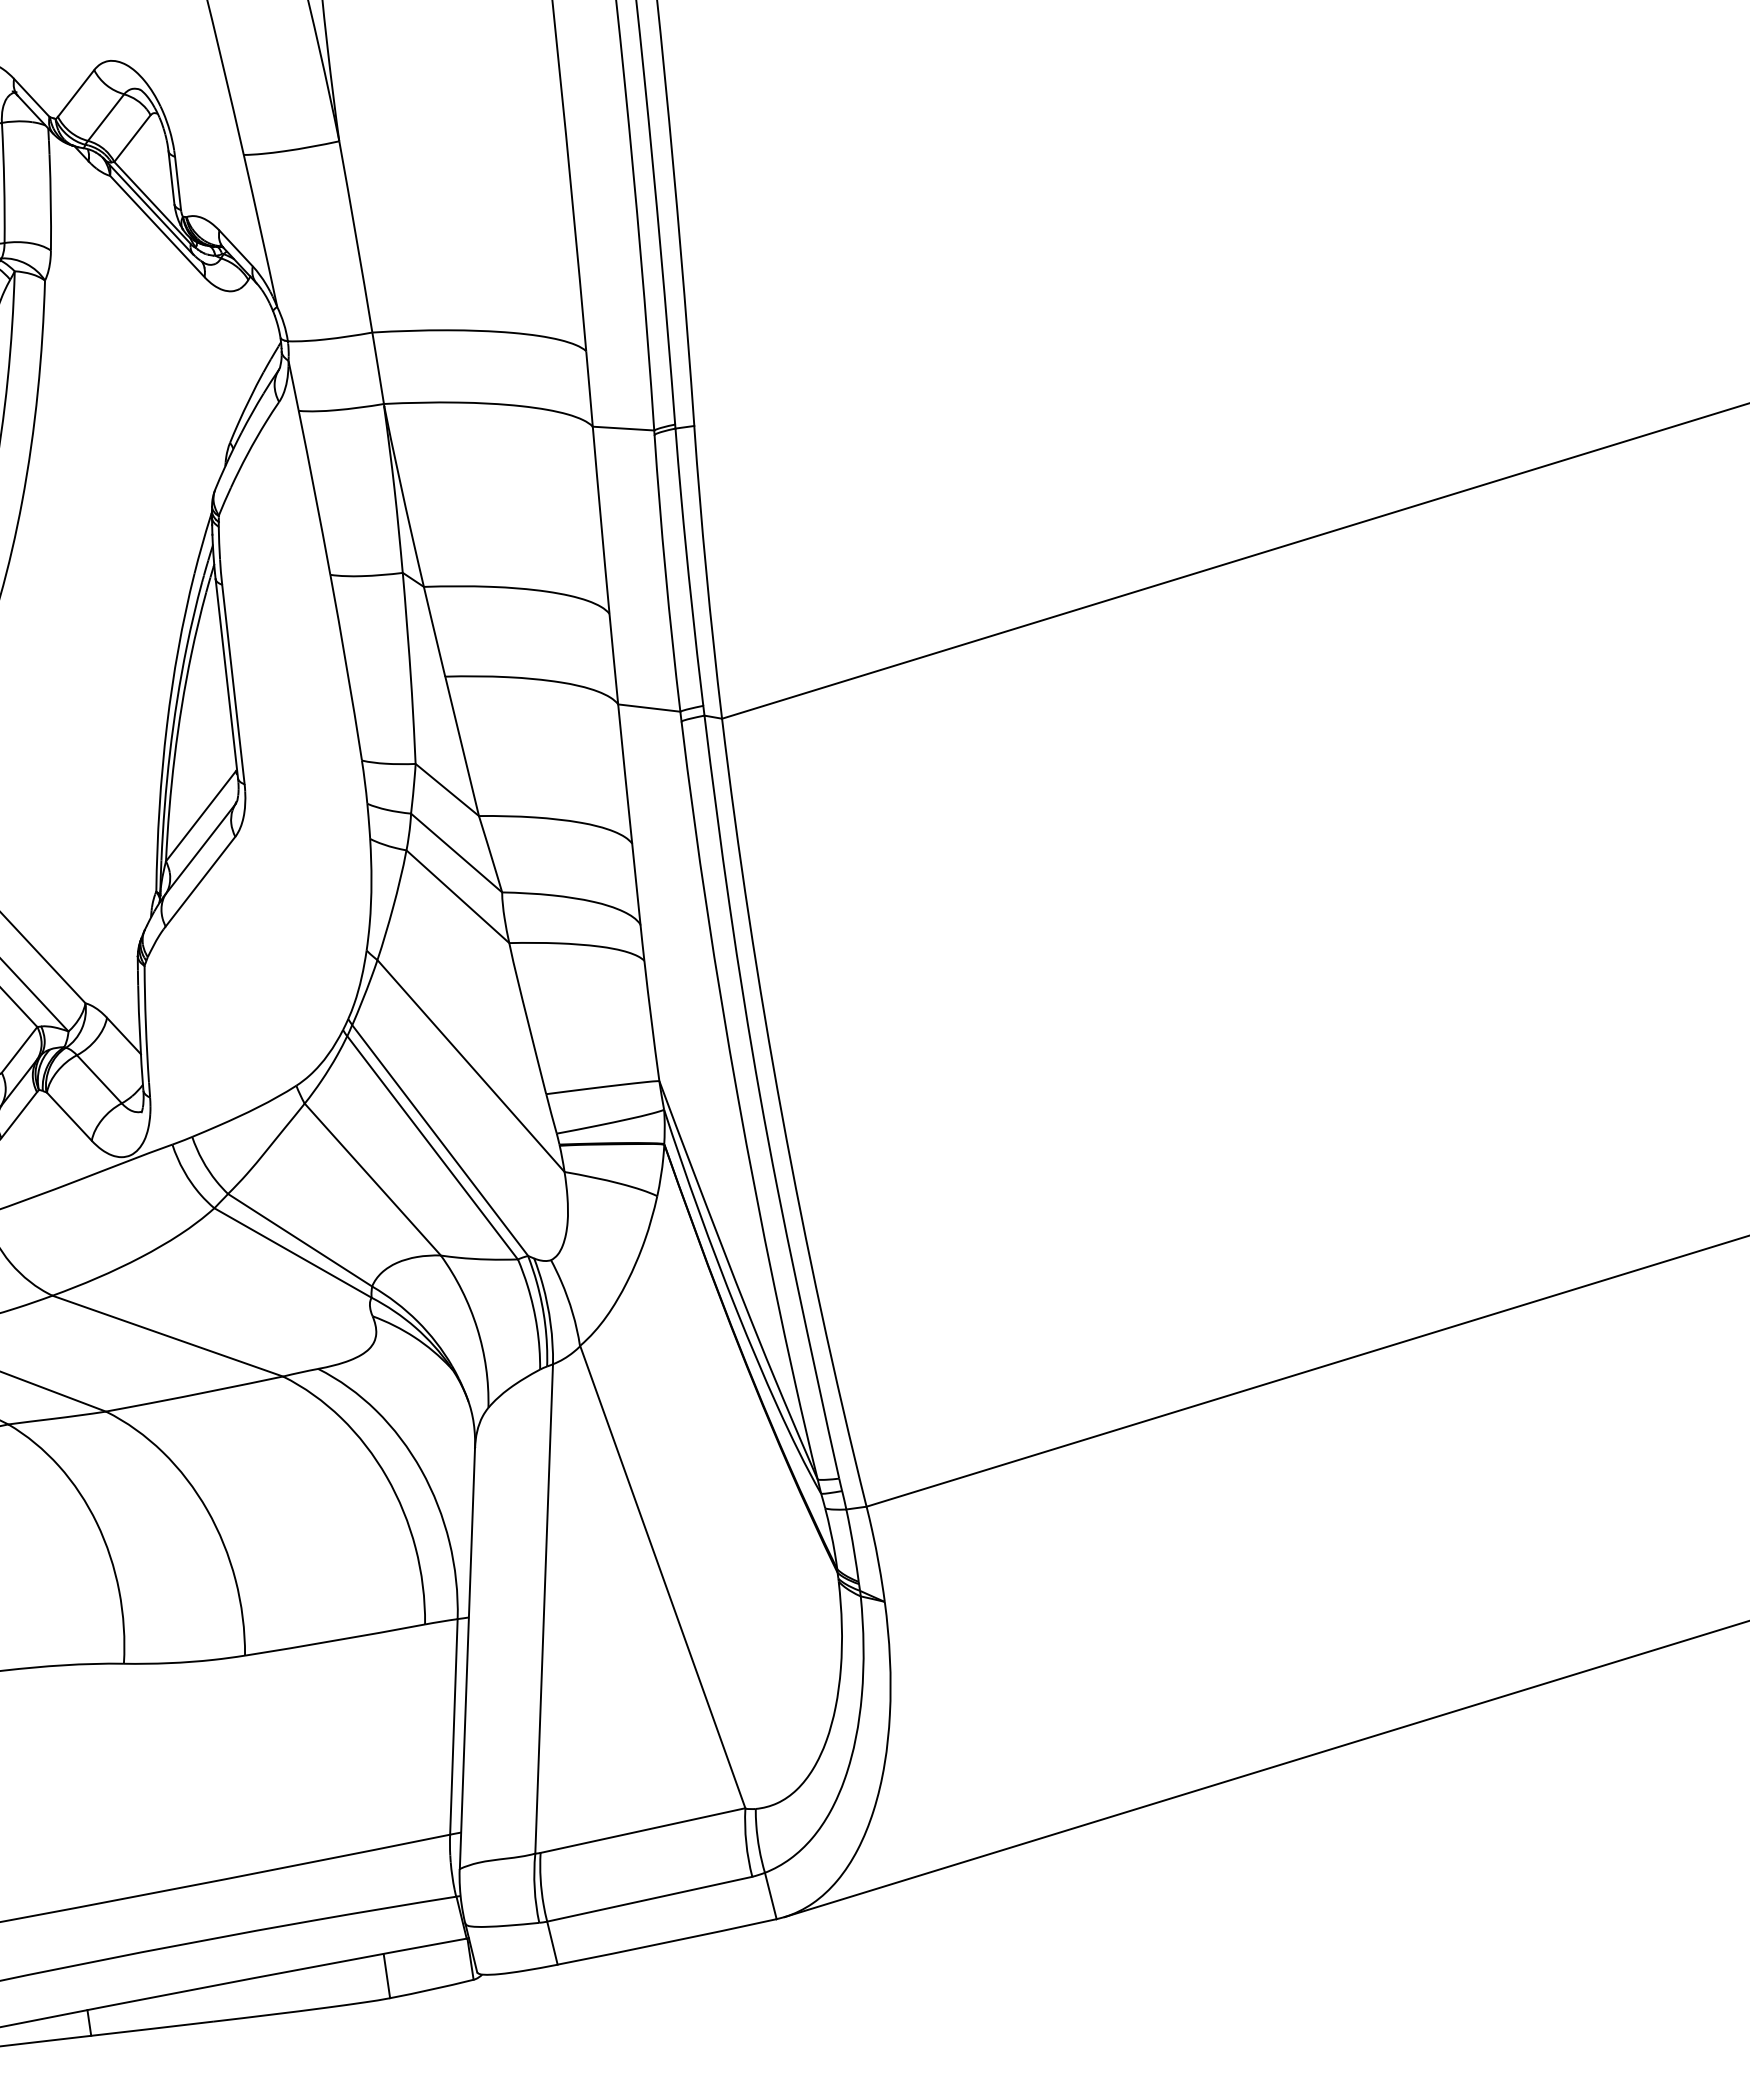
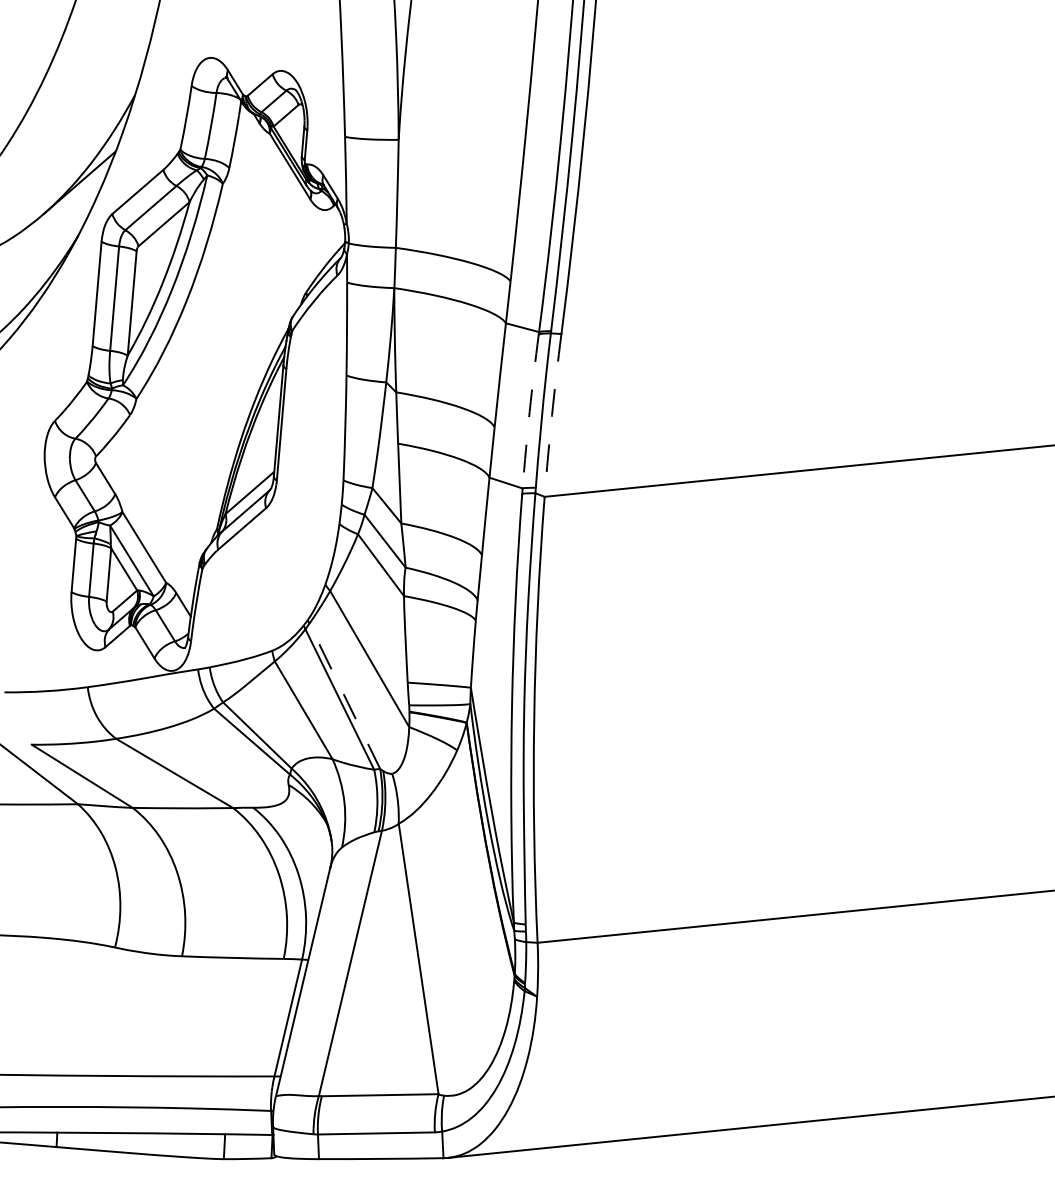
arc: (707, 572) -> (552, 415), solid -> dashed
arc: (665, 573) -> (529, 411), solid -> dashed
line: (439, 1140) -> (344, 696), solid -> dashed

